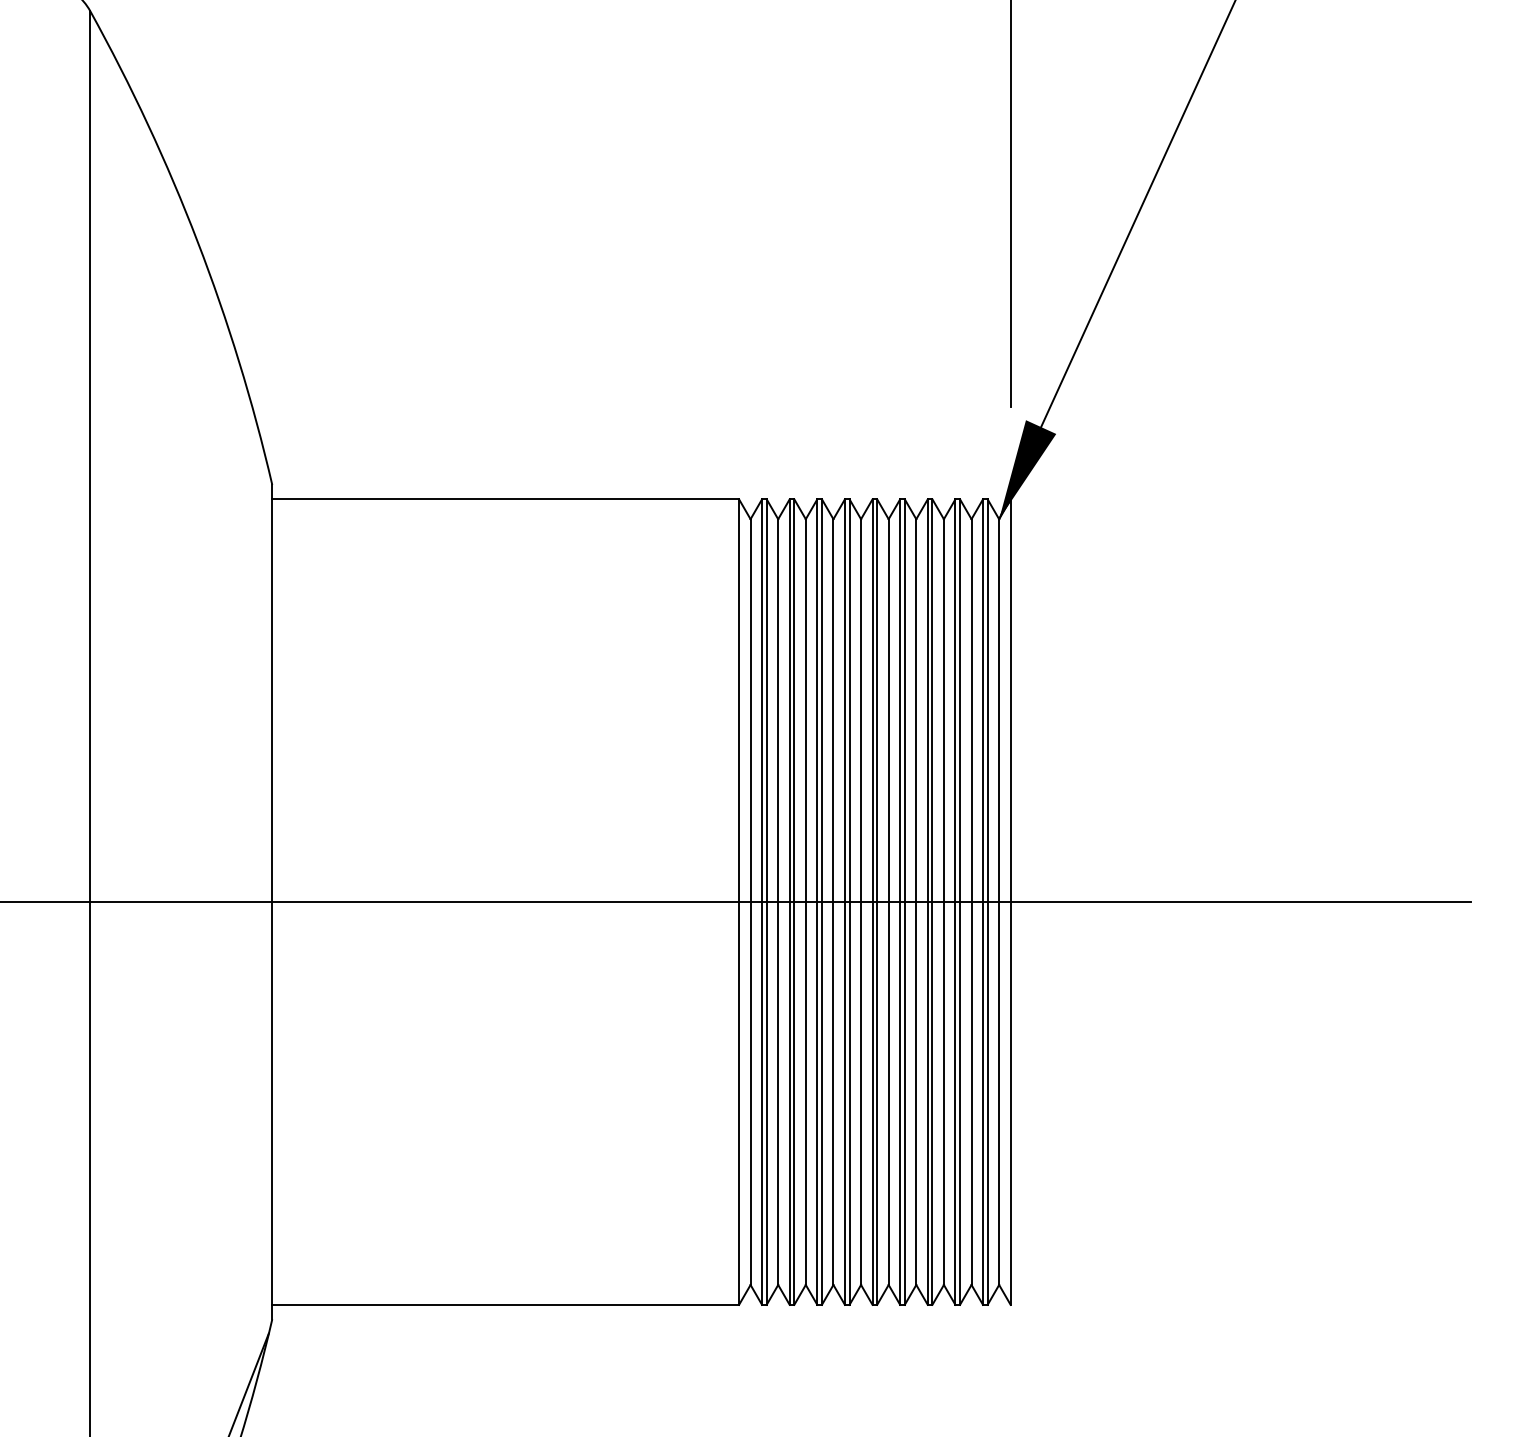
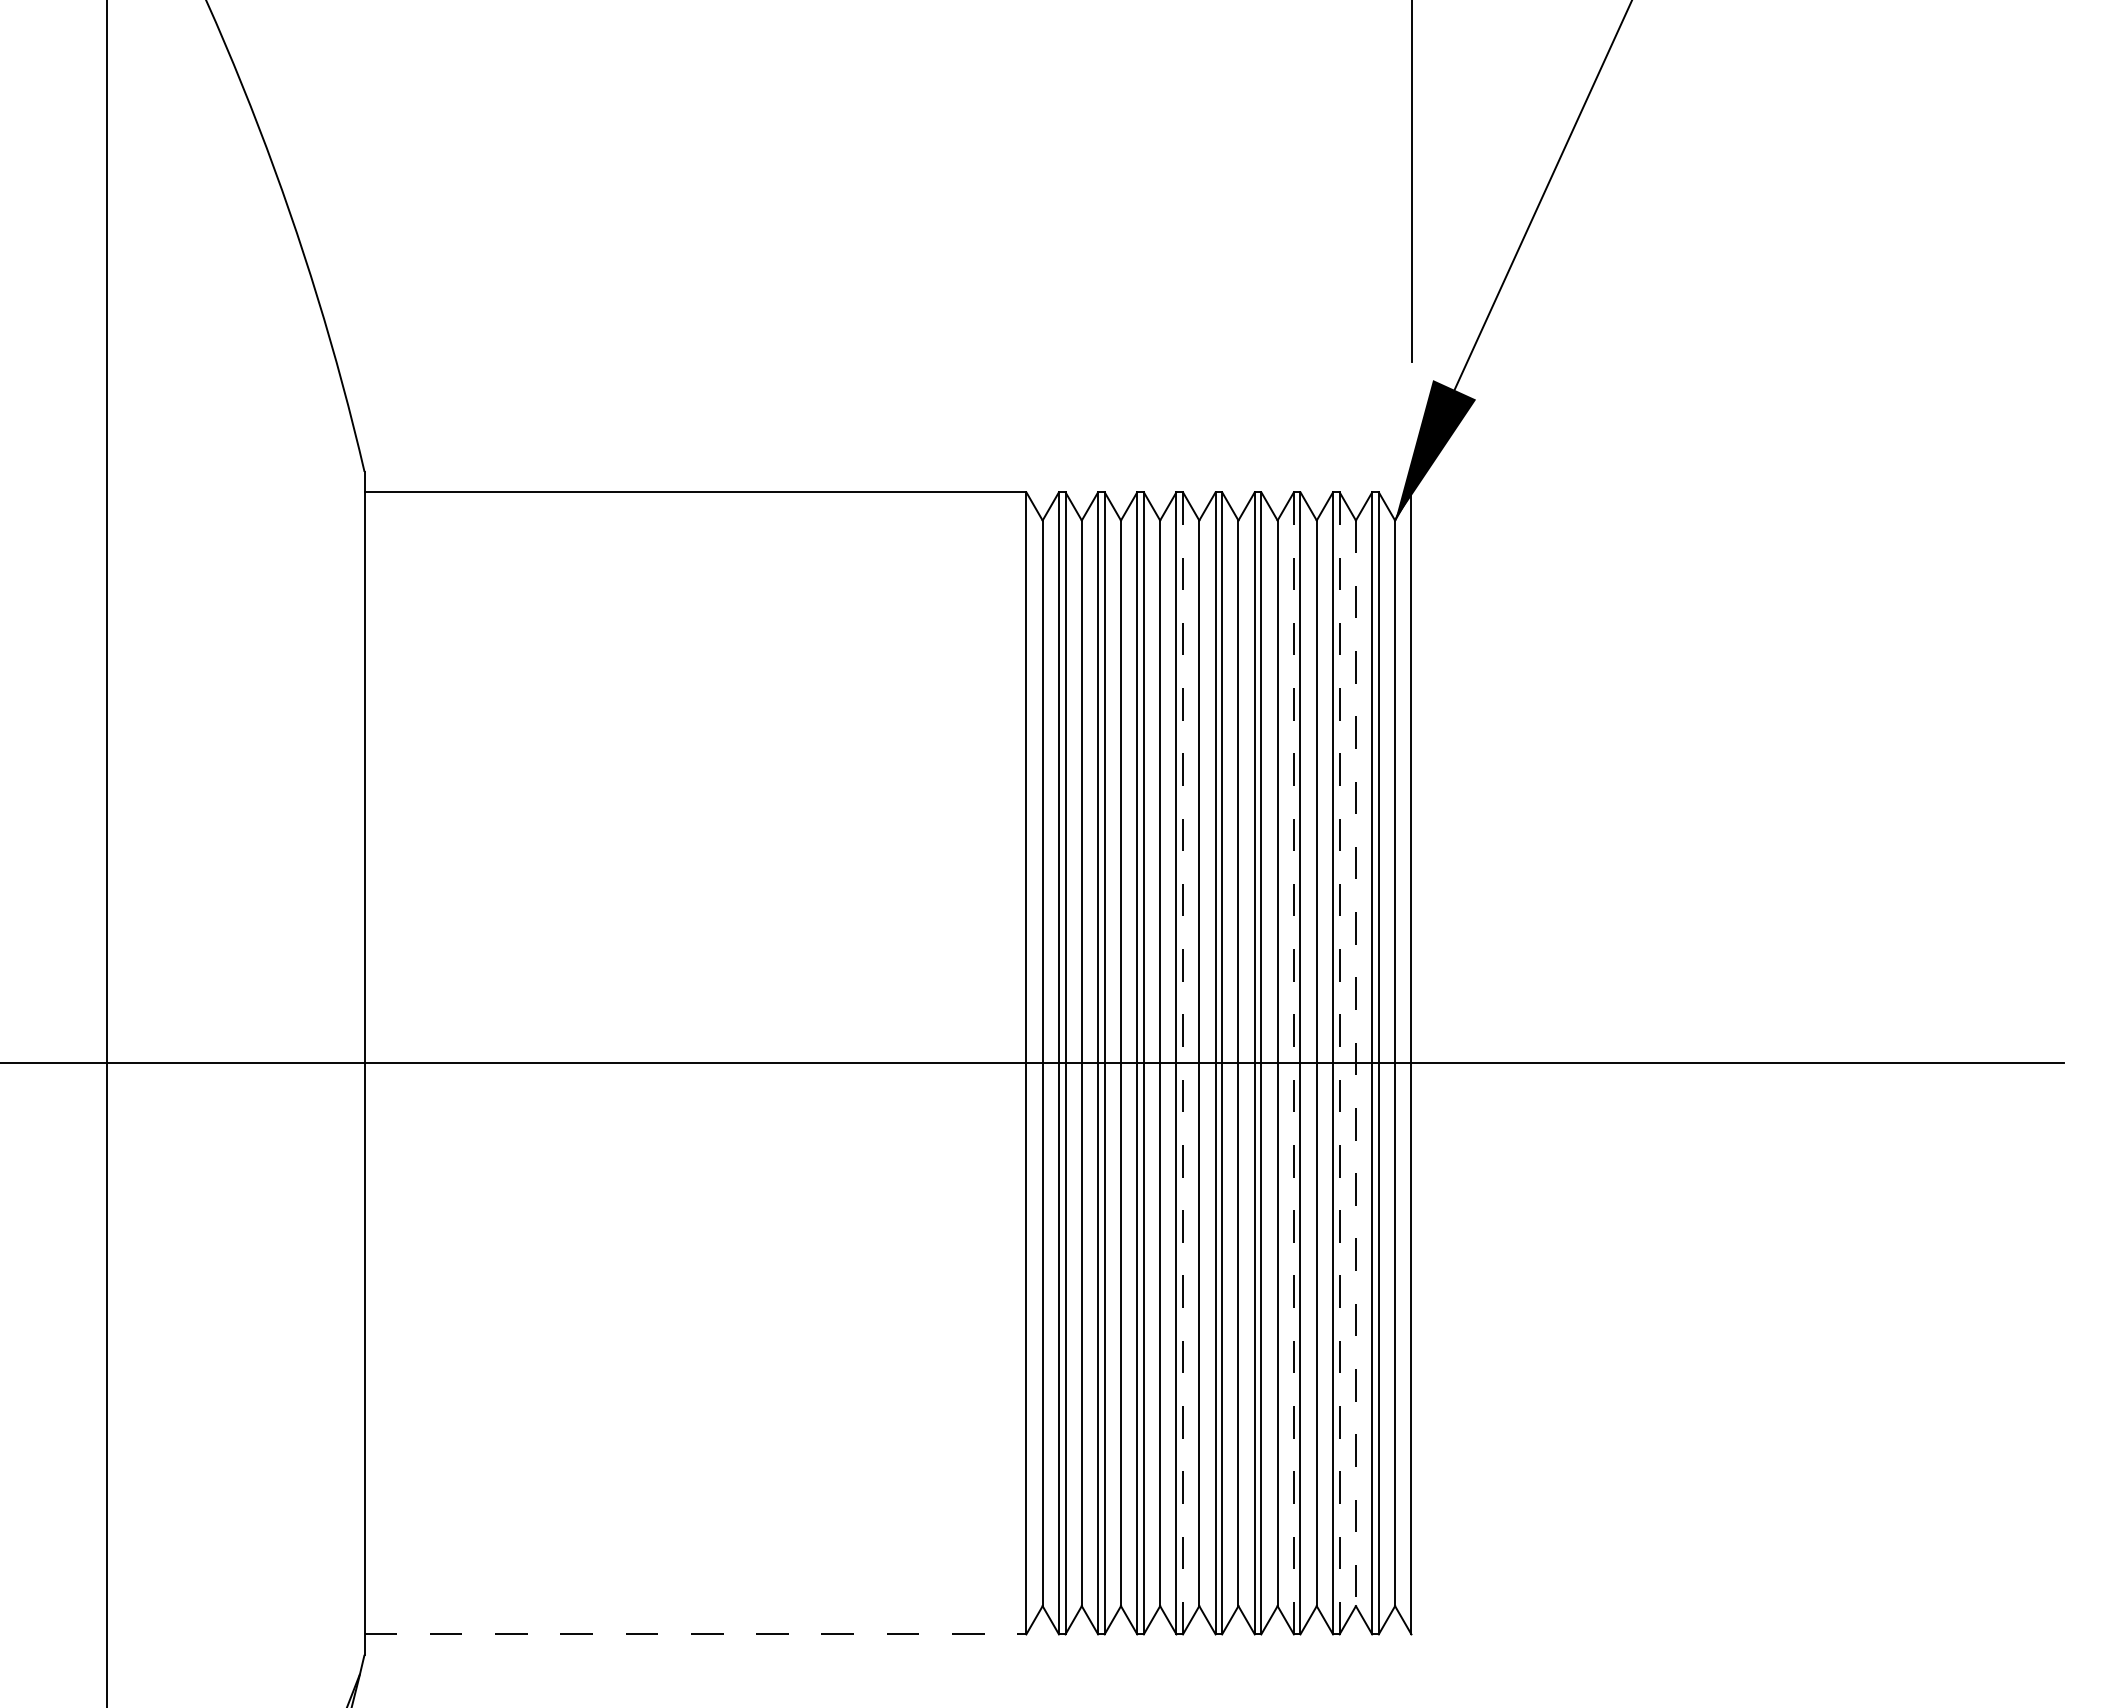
line: (849, 902) -> (1182, 1063), solid -> dashed
line: (927, 902) -> (1293, 1063), solid -> dashed
line: (960, 902) -> (1340, 1063), solid -> dashed
line: (971, 902) -> (1355, 1063), solid -> dashed
line: (506, 1304) -> (696, 1633), solid -> dashed

